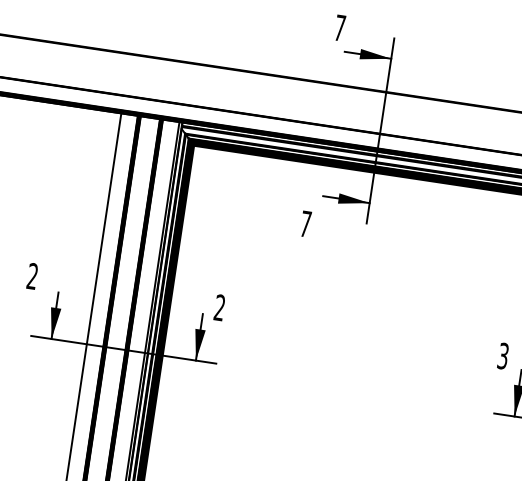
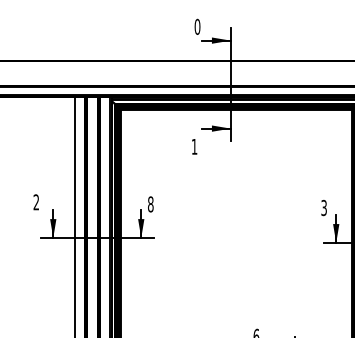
text: (340, 27) -> (197, 26), 7 -> 0
text: (305, 223) -> (194, 146), 7 -> 1
text: (219, 307) -> (150, 204), 2 -> 8

